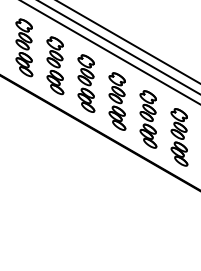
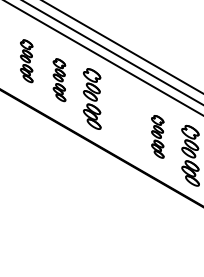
part: (24, 47) -> (26, 60), size x0.7
part: (55, 65) -> (59, 79), size x0.7
part: (117, 101) -> (125, 117), removed
part: (148, 119) -> (157, 136), size x0.7

